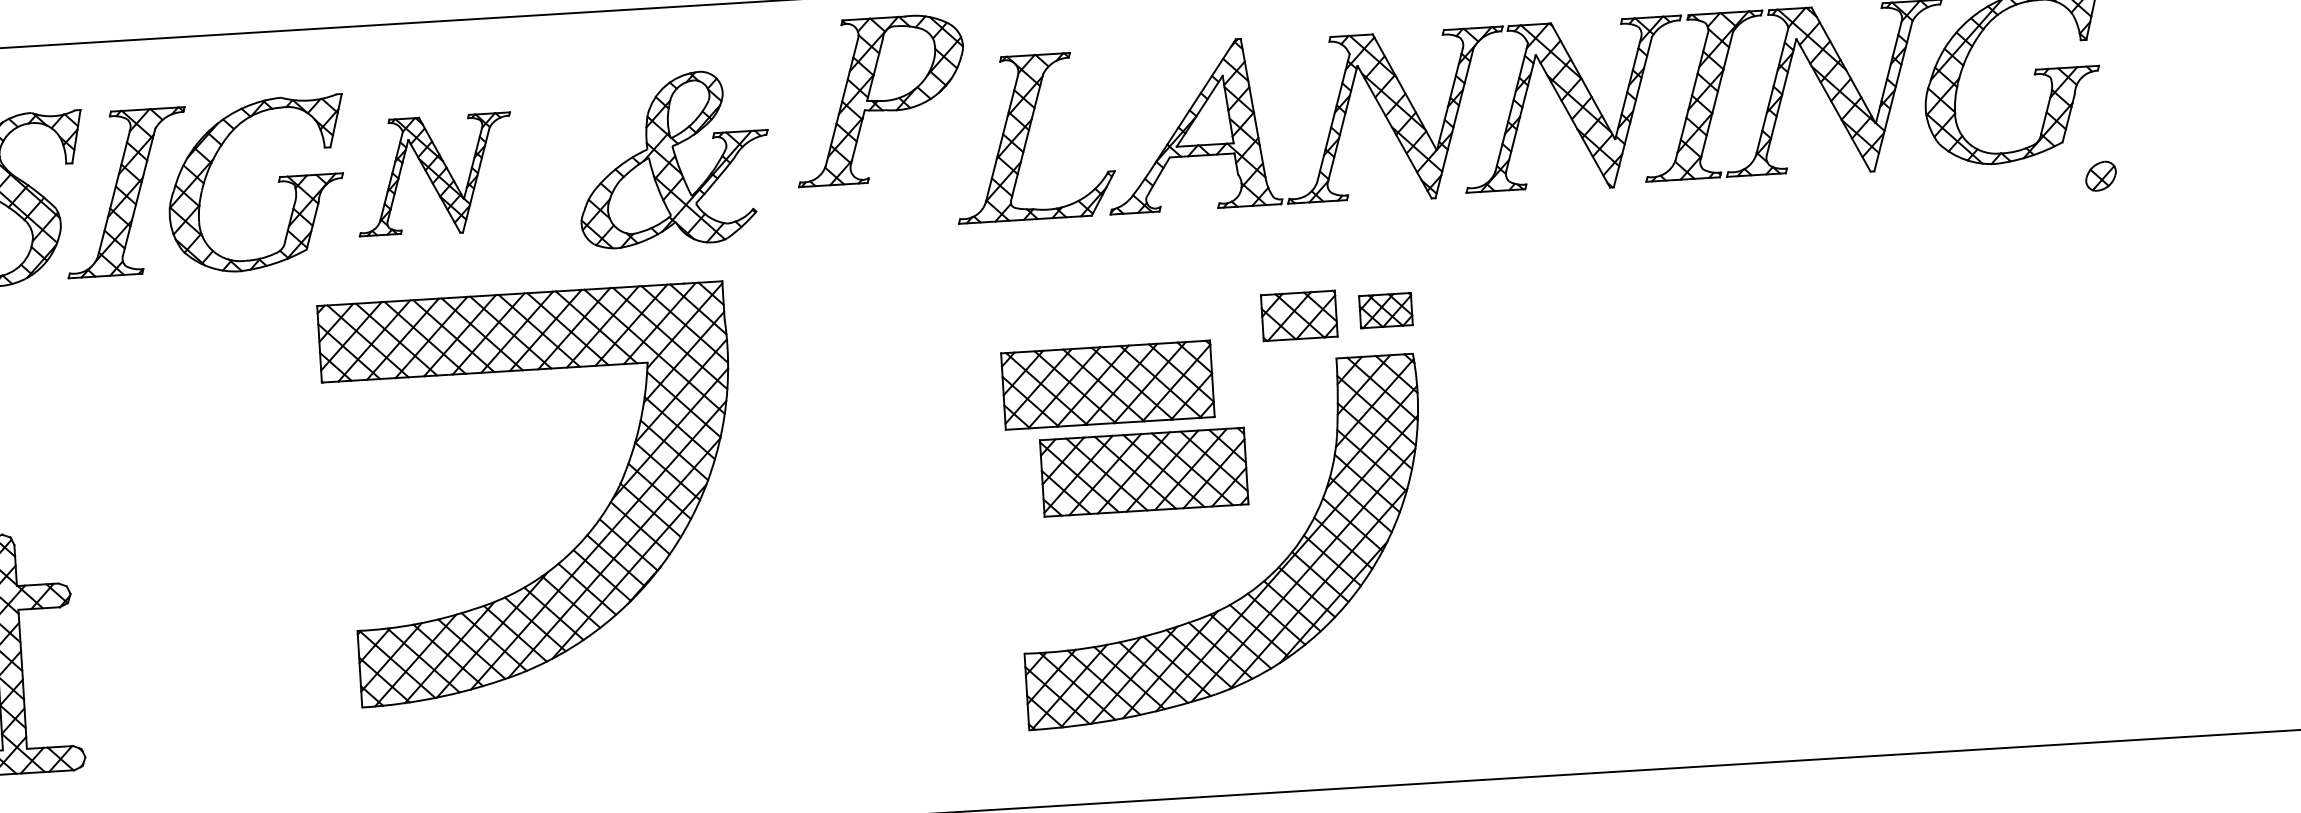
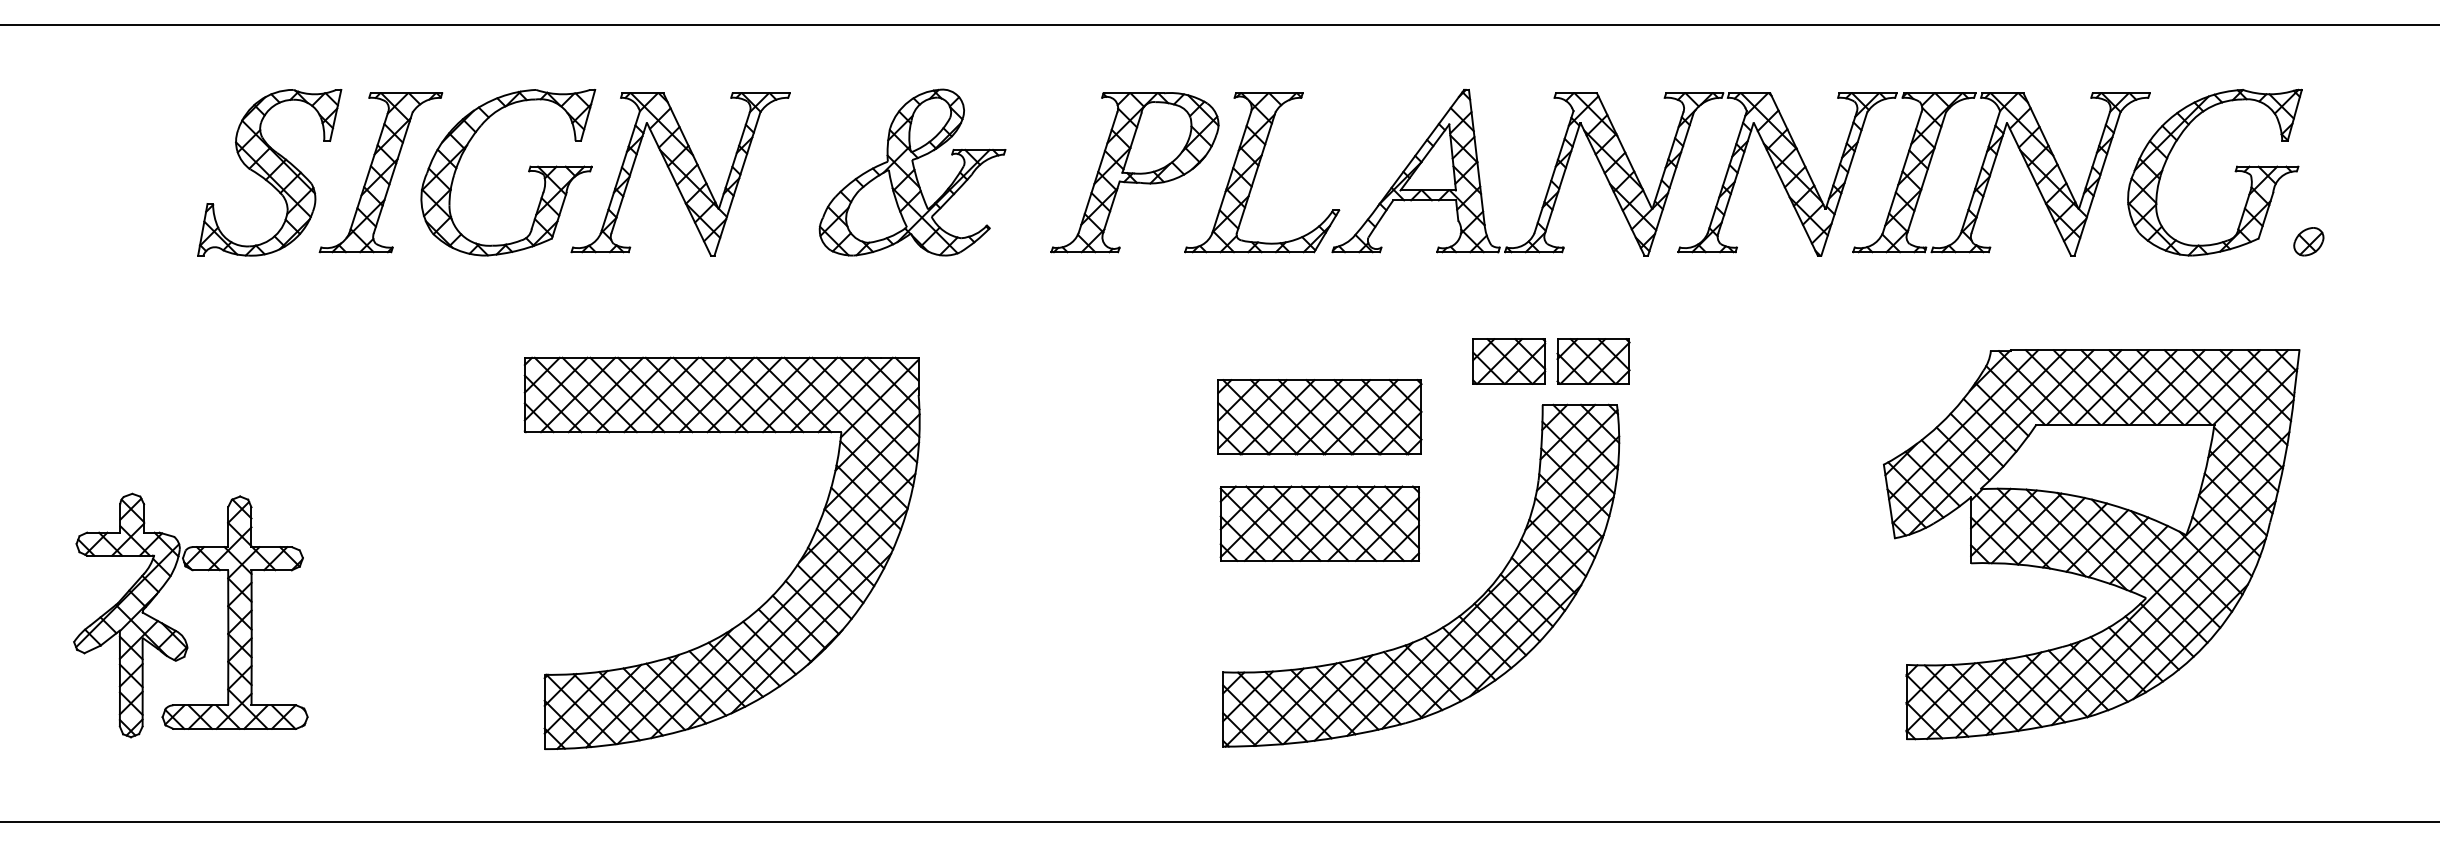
part: (879, 99) -> (1134, 172), moved
part: (434, 175) -> (680, 174), size x1.43
part: (2100, 176) -> (2308, 241), moved
part: (1386, 310) -> (1593, 361), size x1.43
part: (1909, 467) -> (2091, 544), added
part: (1143, 472) -> (1319, 523), moved
part: (583, 538) -> (768, 598), moved

